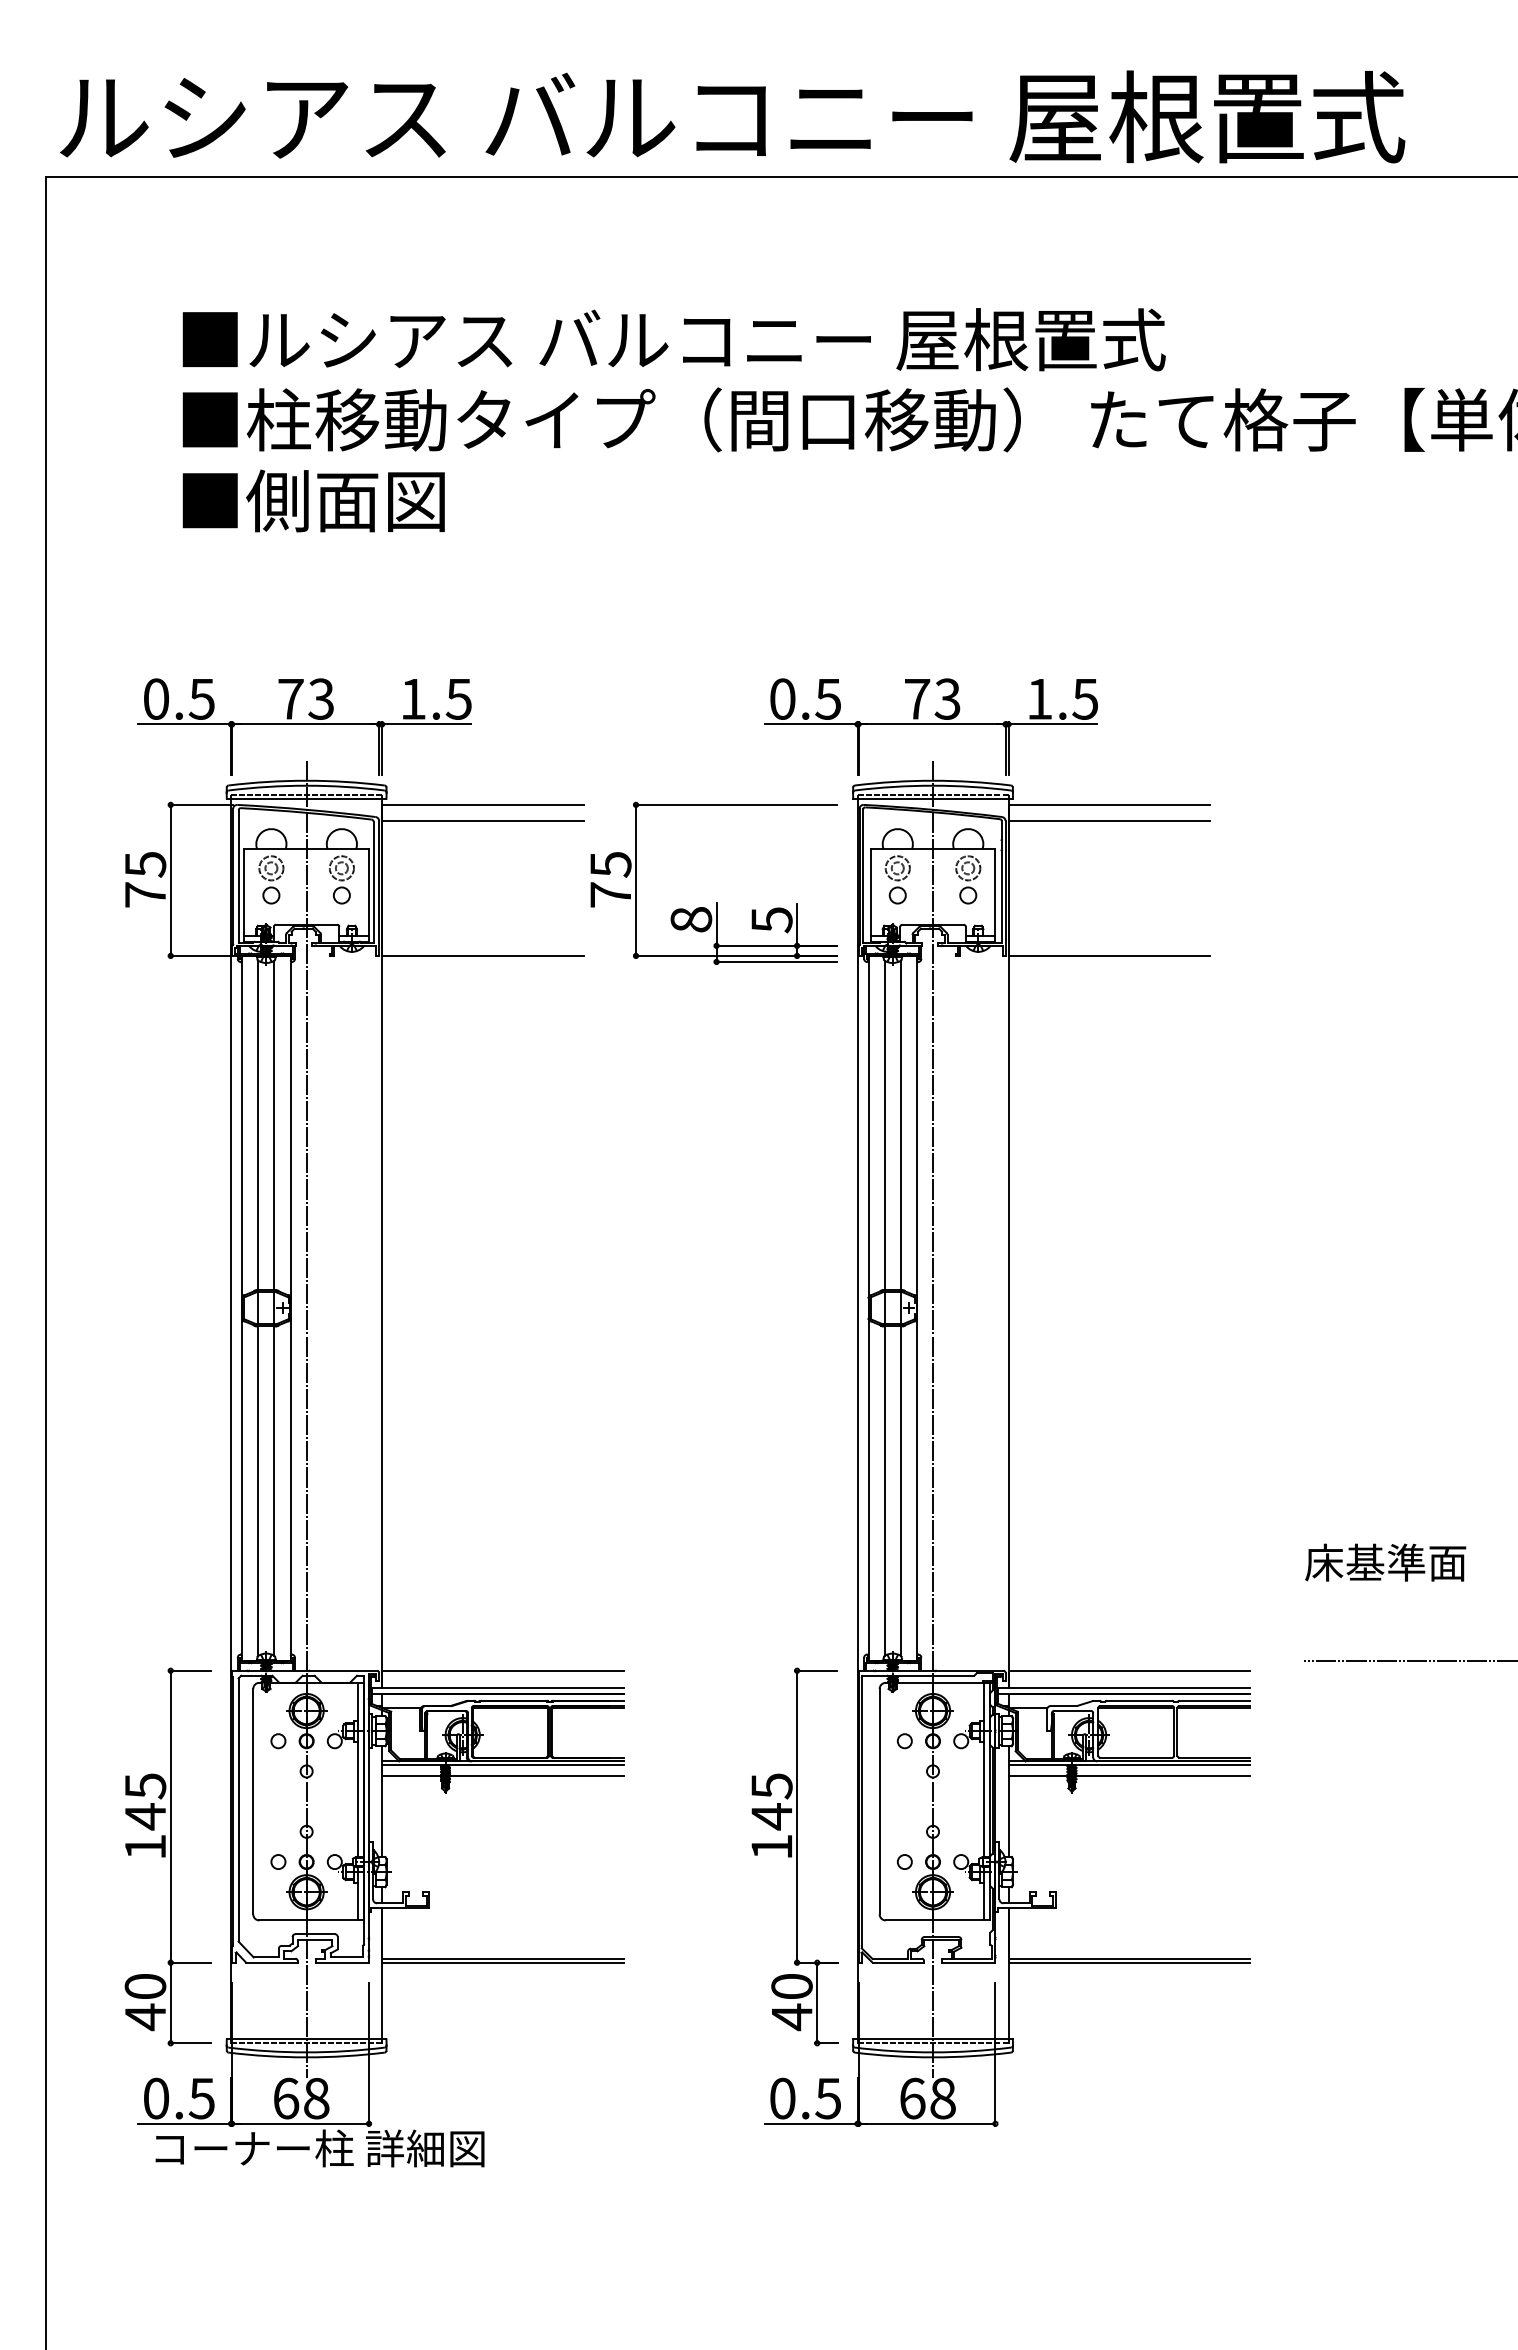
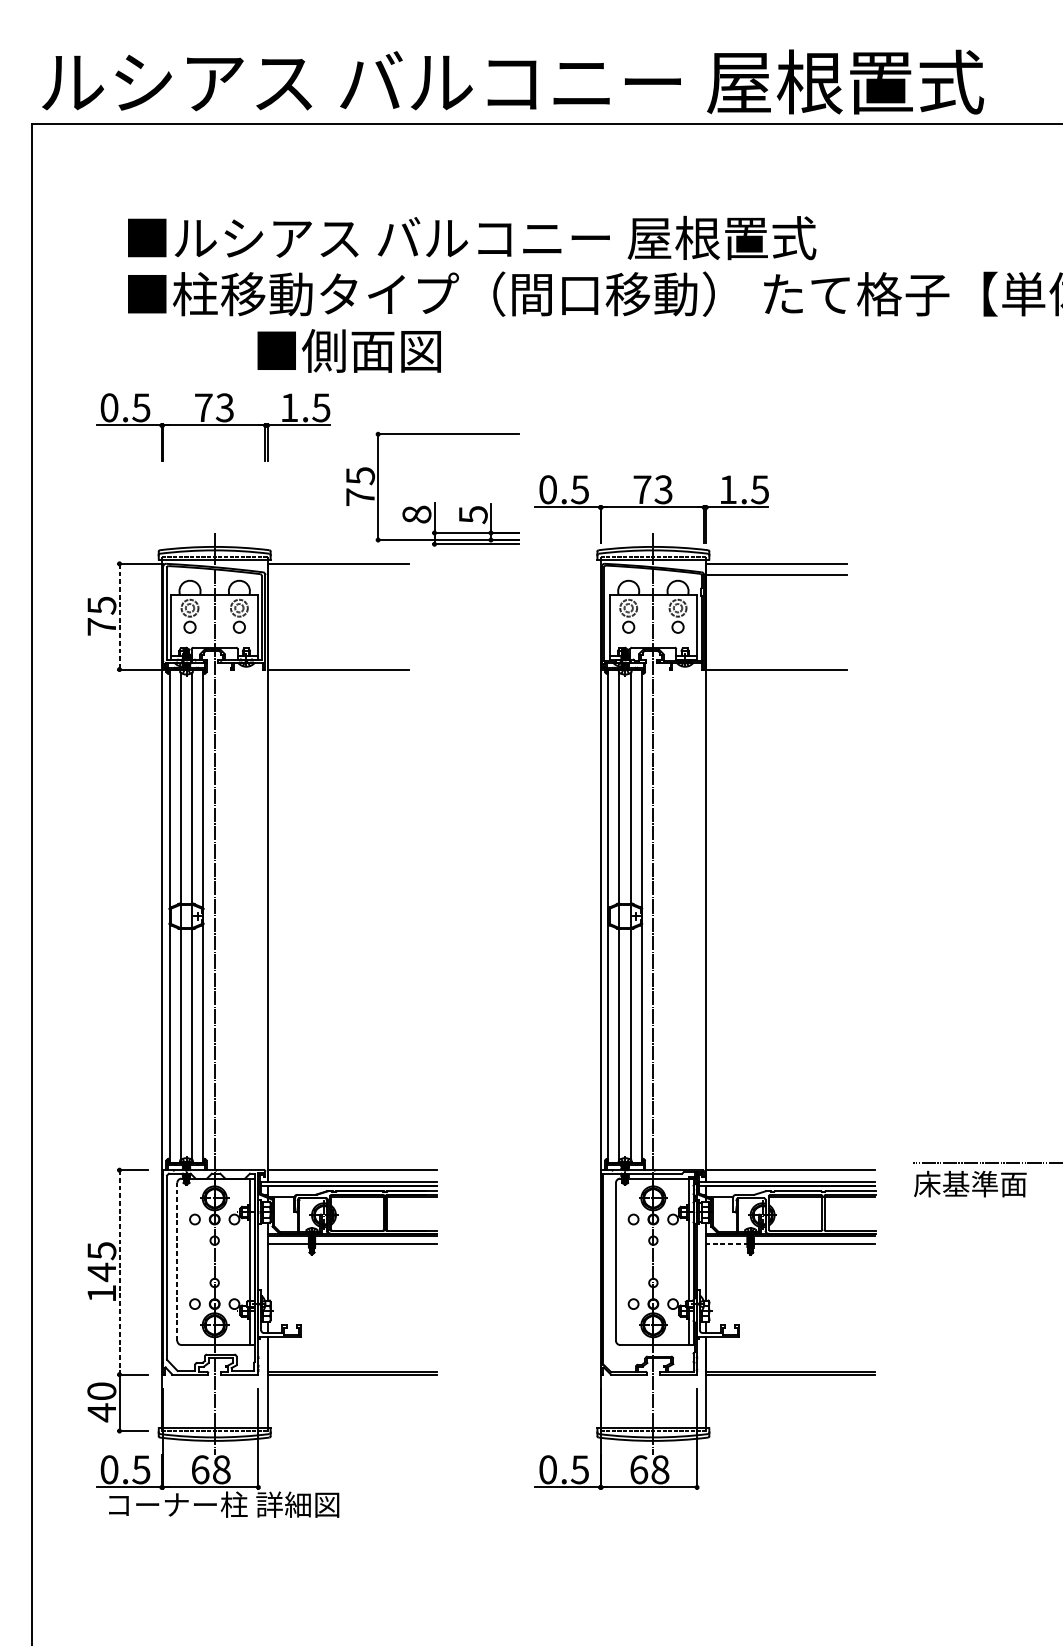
text: (313, 500) -> (349, 350), moved
part: (304, 726) -> (213, 426), moved
line: (482, 821) -> (337, 575), removed
line: (170, 880) -> (119, 616), solid -> dashed
part: (716, 902) -> (434, 502), moved
text: (1385, 1562) -> (970, 1184), moved
line: (1038, 1776) -> (727, 1244), solid -> dashed
line: (253, 1801) -> (177, 1261), solid -> dashed
line: (170, 1816) -> (119, 1272), solid -> dashed
part: (794, 1856) -> (556, 1300), removed

